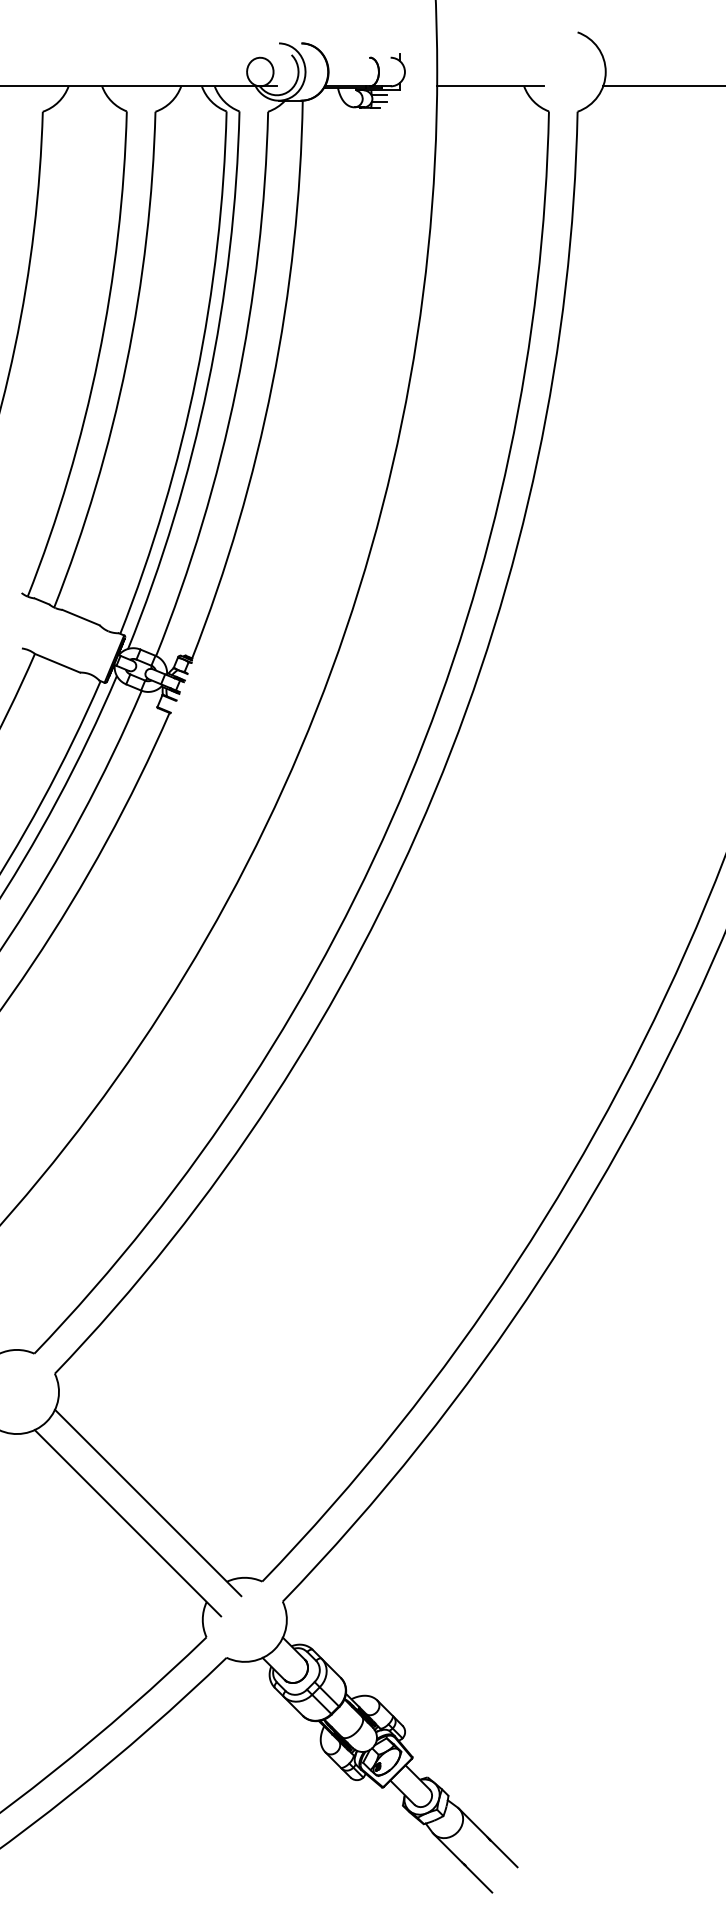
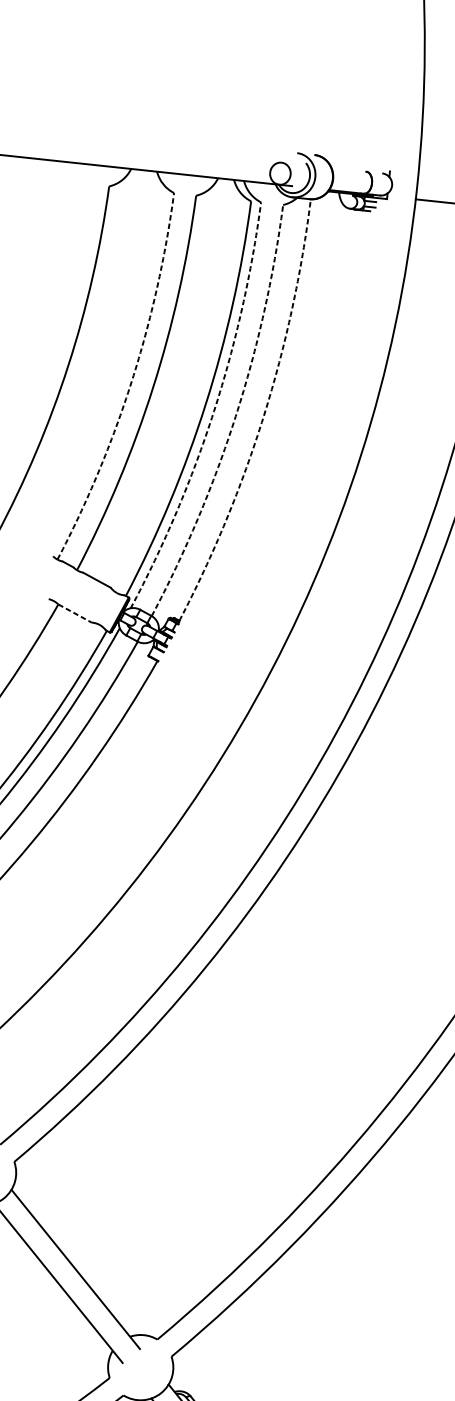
arc: (98, 358) -> (131, 381), solid -> dashed
arc: (272, 384) -> (264, 415), solid -> dashed
arc: (207, 385) -> (213, 411), solid -> dashed
arc: (236, 388) -> (235, 416), solid -> dashed
line: (58, 663) -> (75, 613), solid -> dashed

